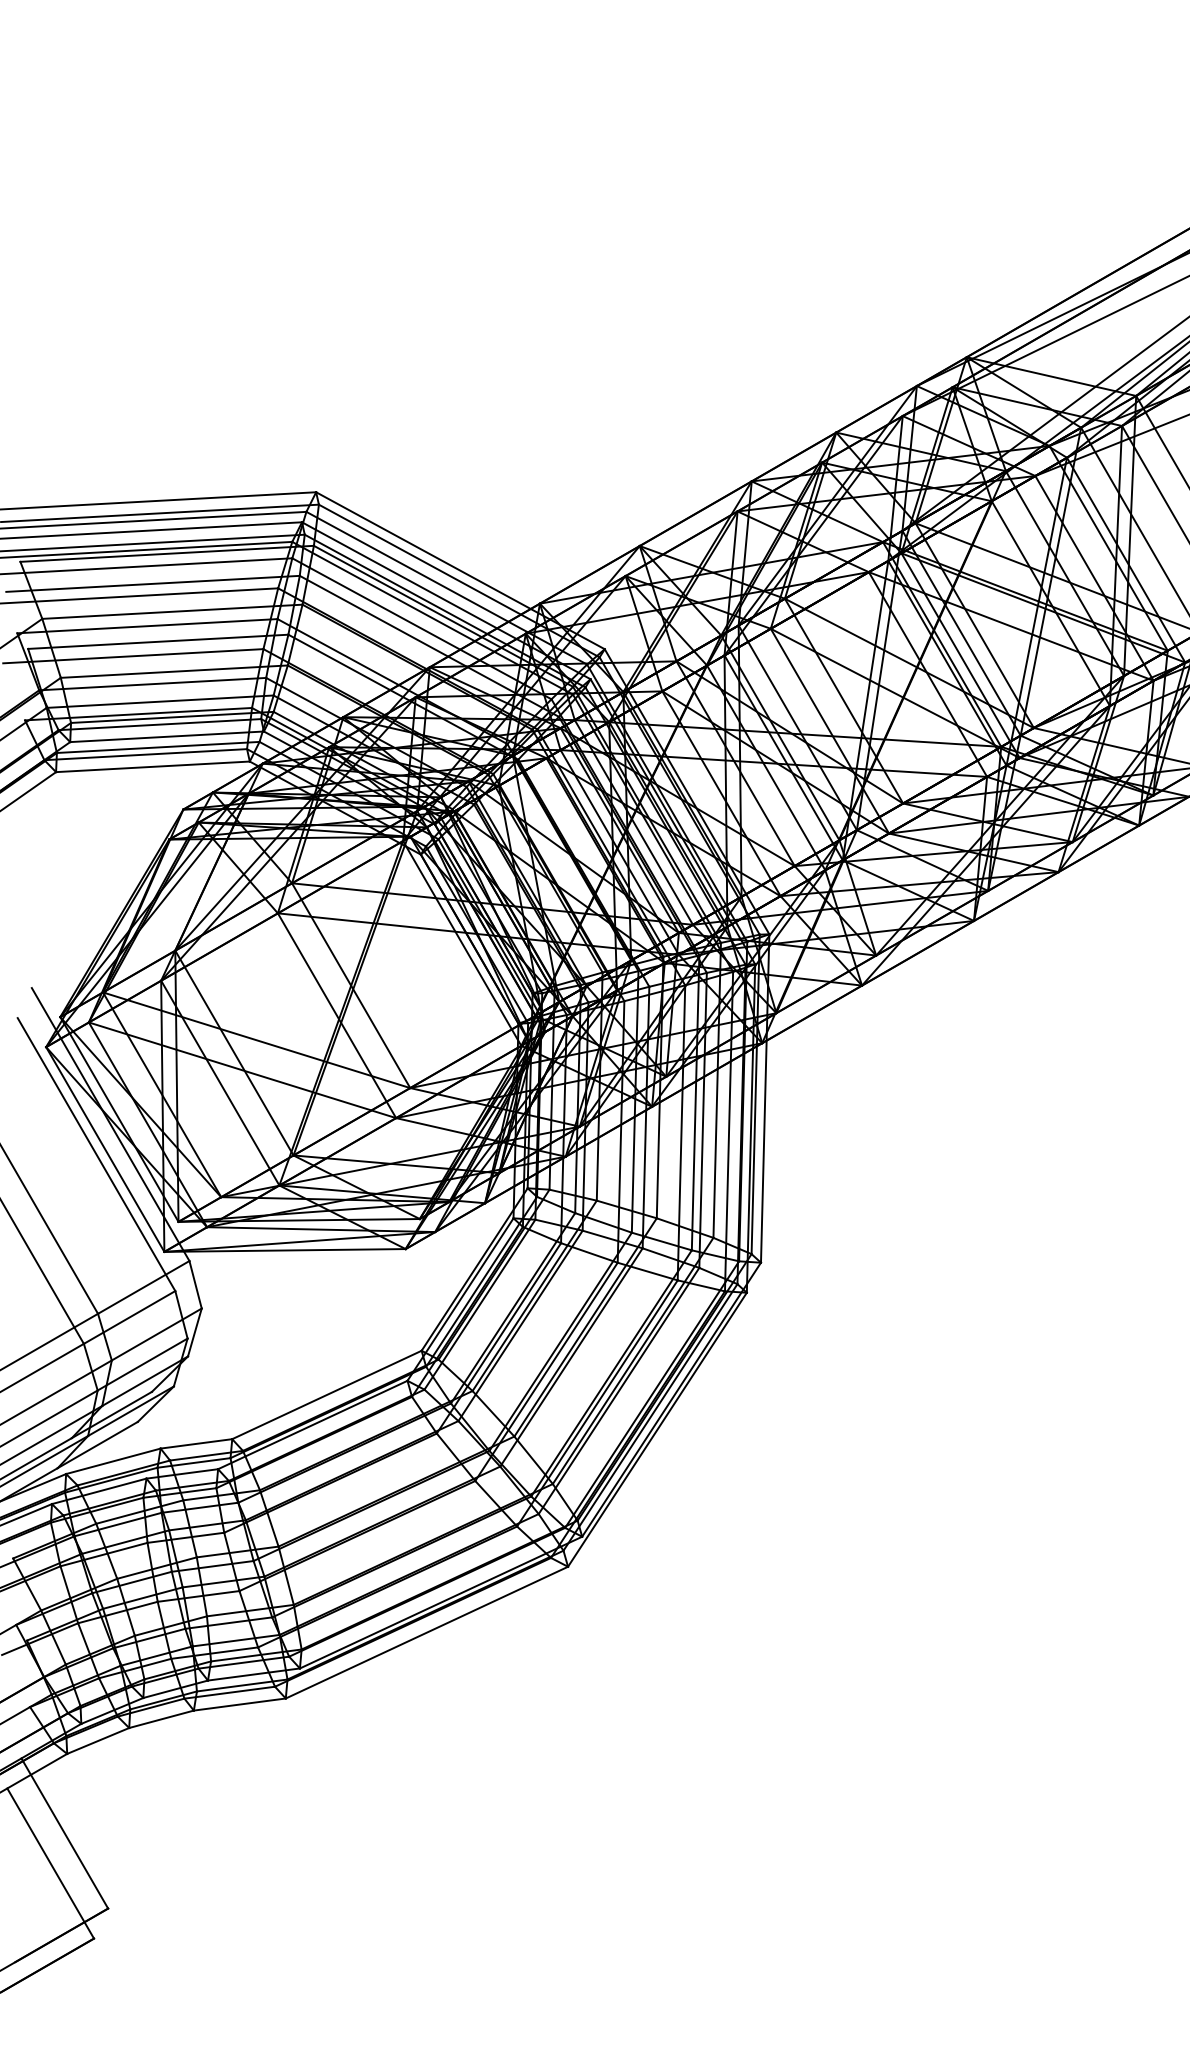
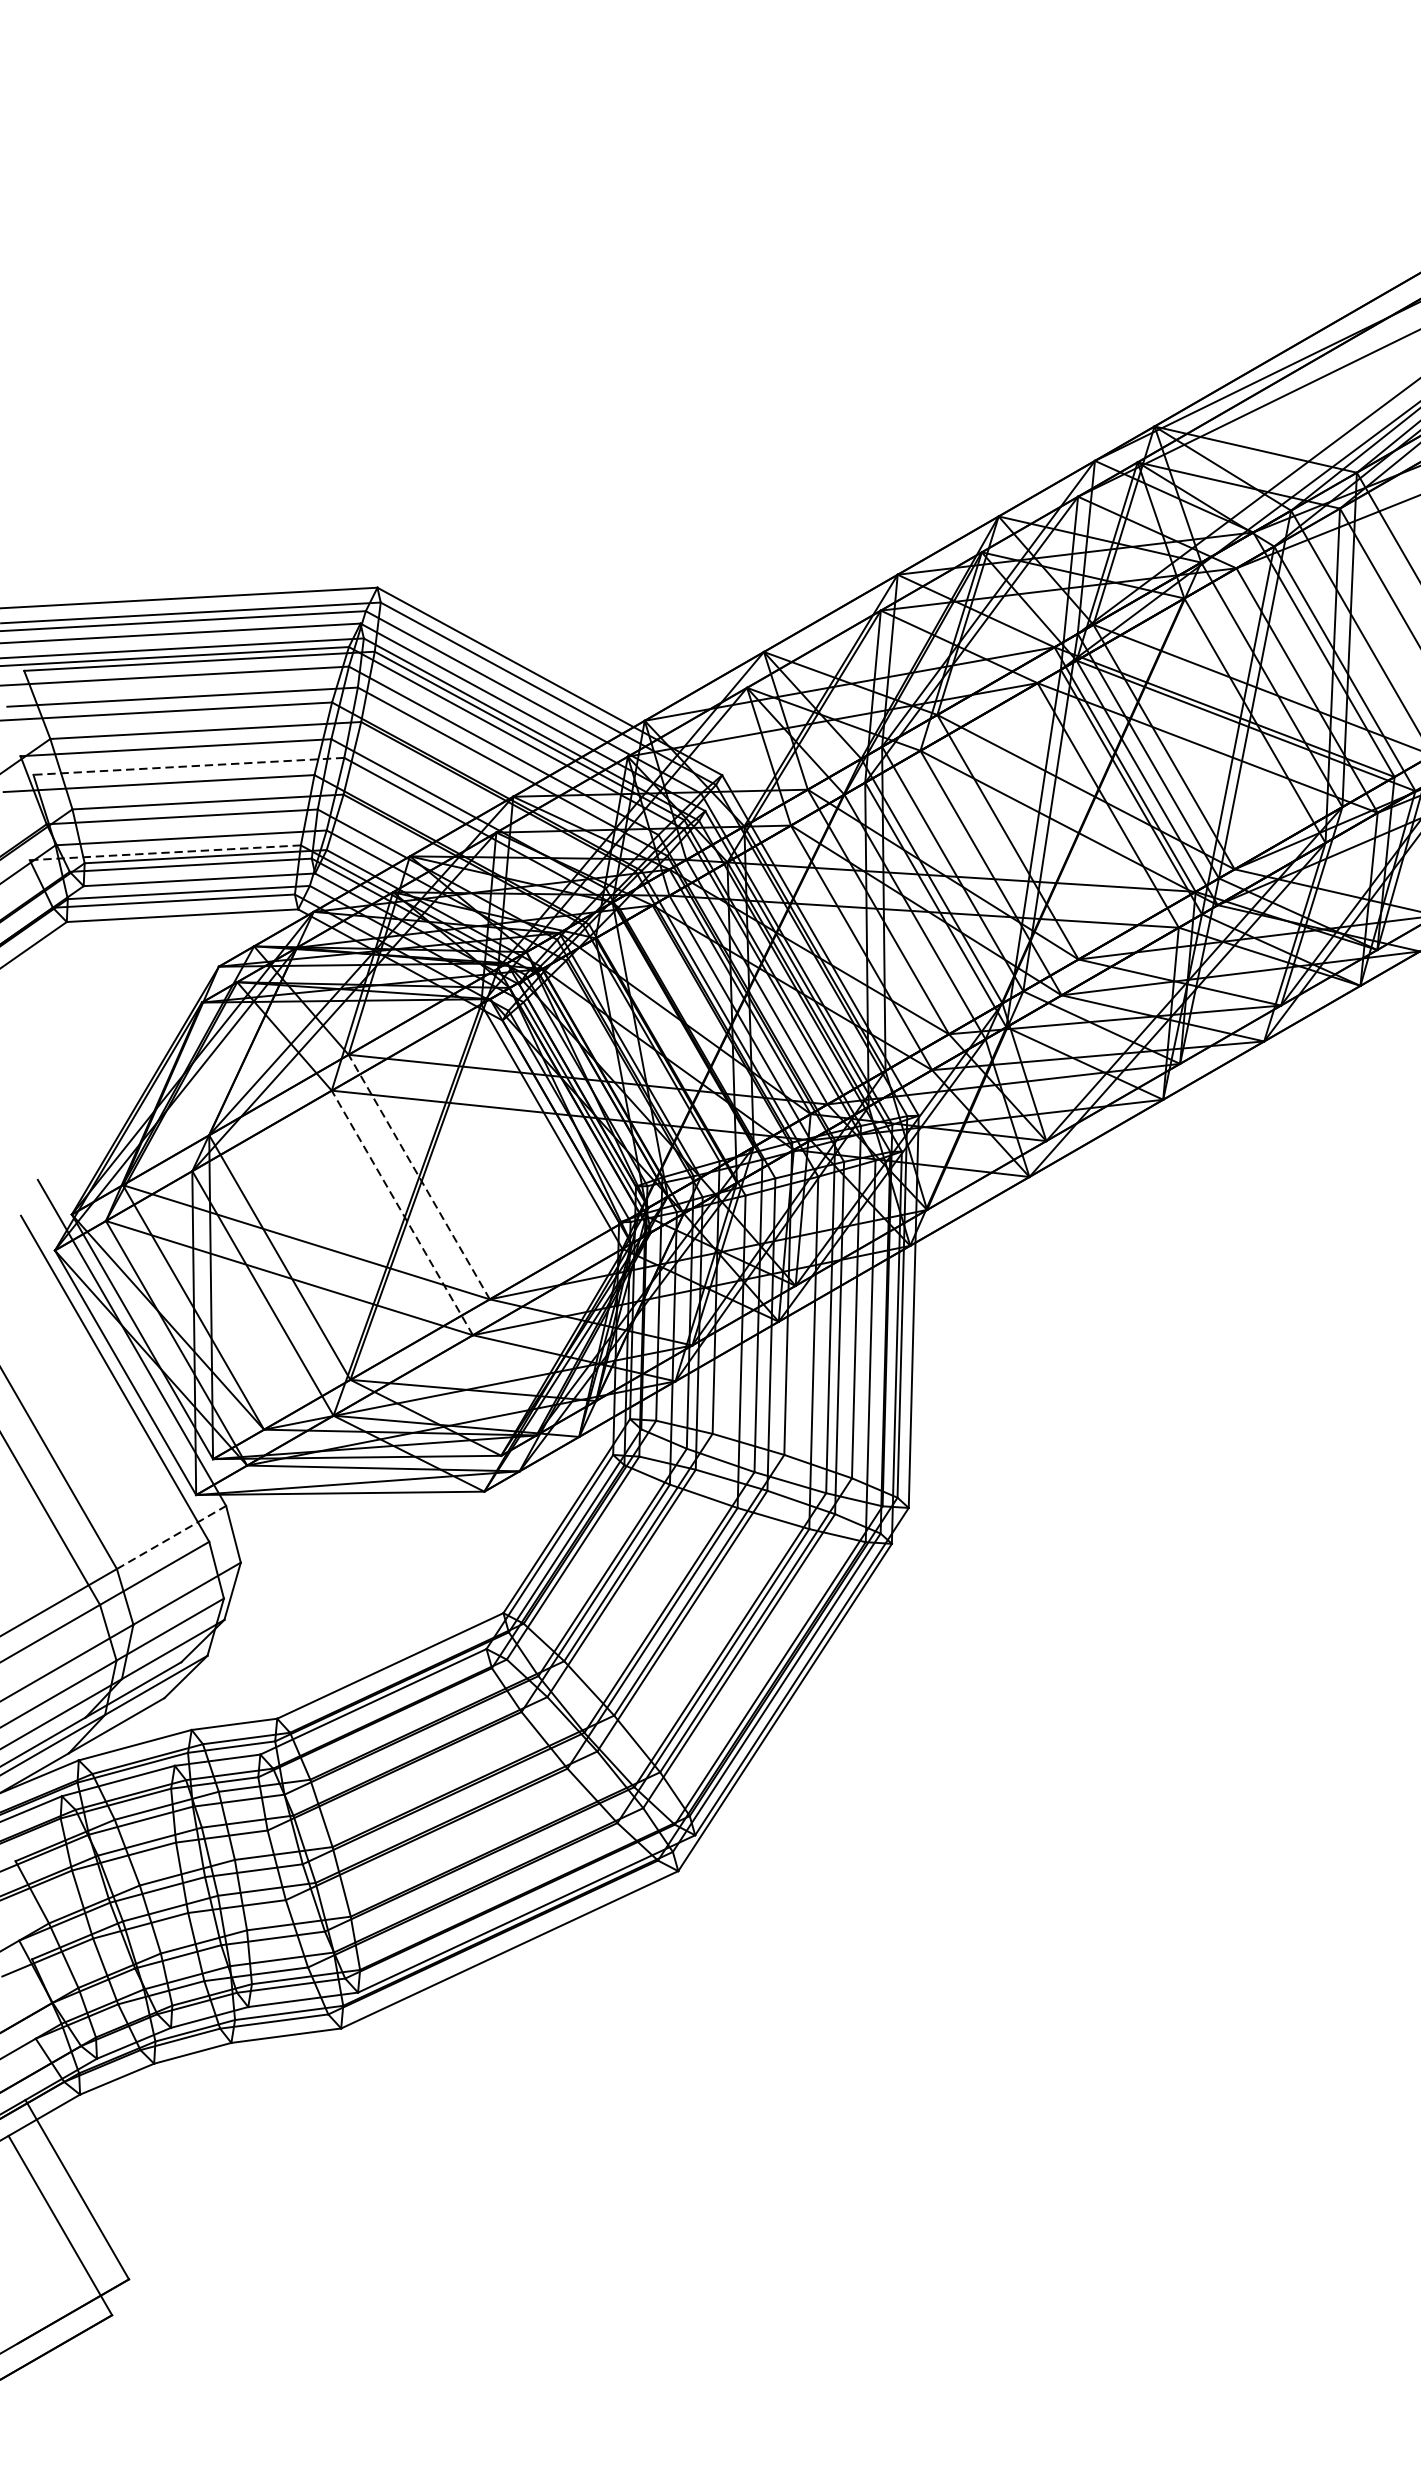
line: (157, 641) -> (187, 765), solid -> dashed
line: (138, 714) -> (165, 853), solid -> dashed
line: (350, 985) -> (418, 1176), solid -> dashed
line: (336, 1015) -> (401, 1212), solid -> dashed
line: (143, 1287) -> (171, 1537), solid -> dashed

